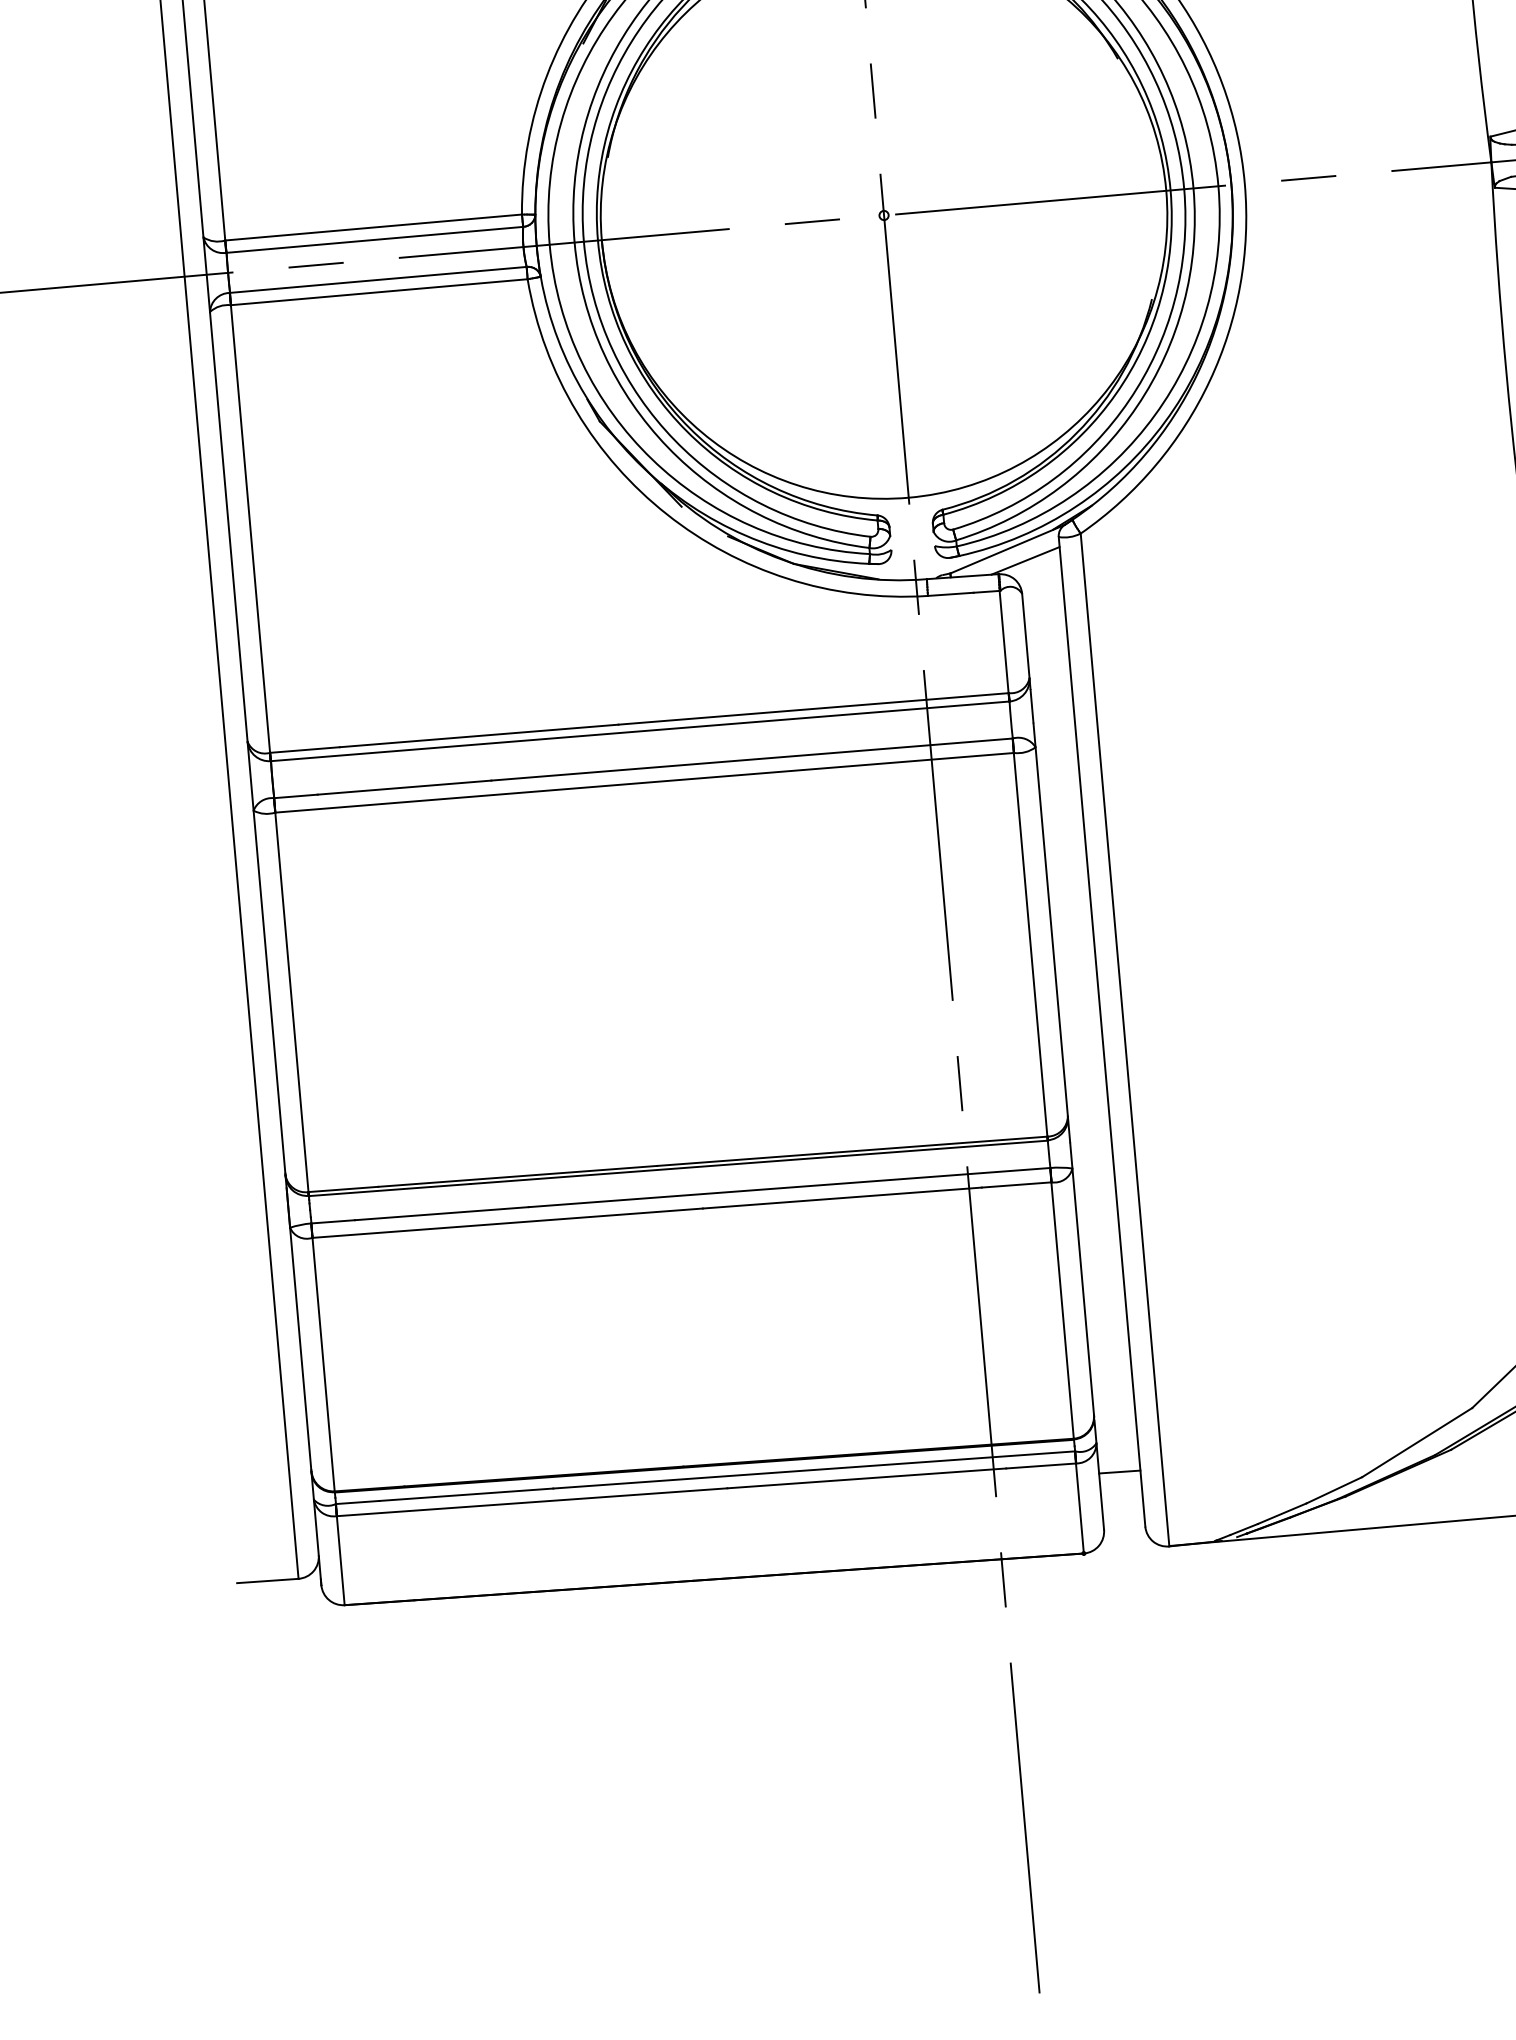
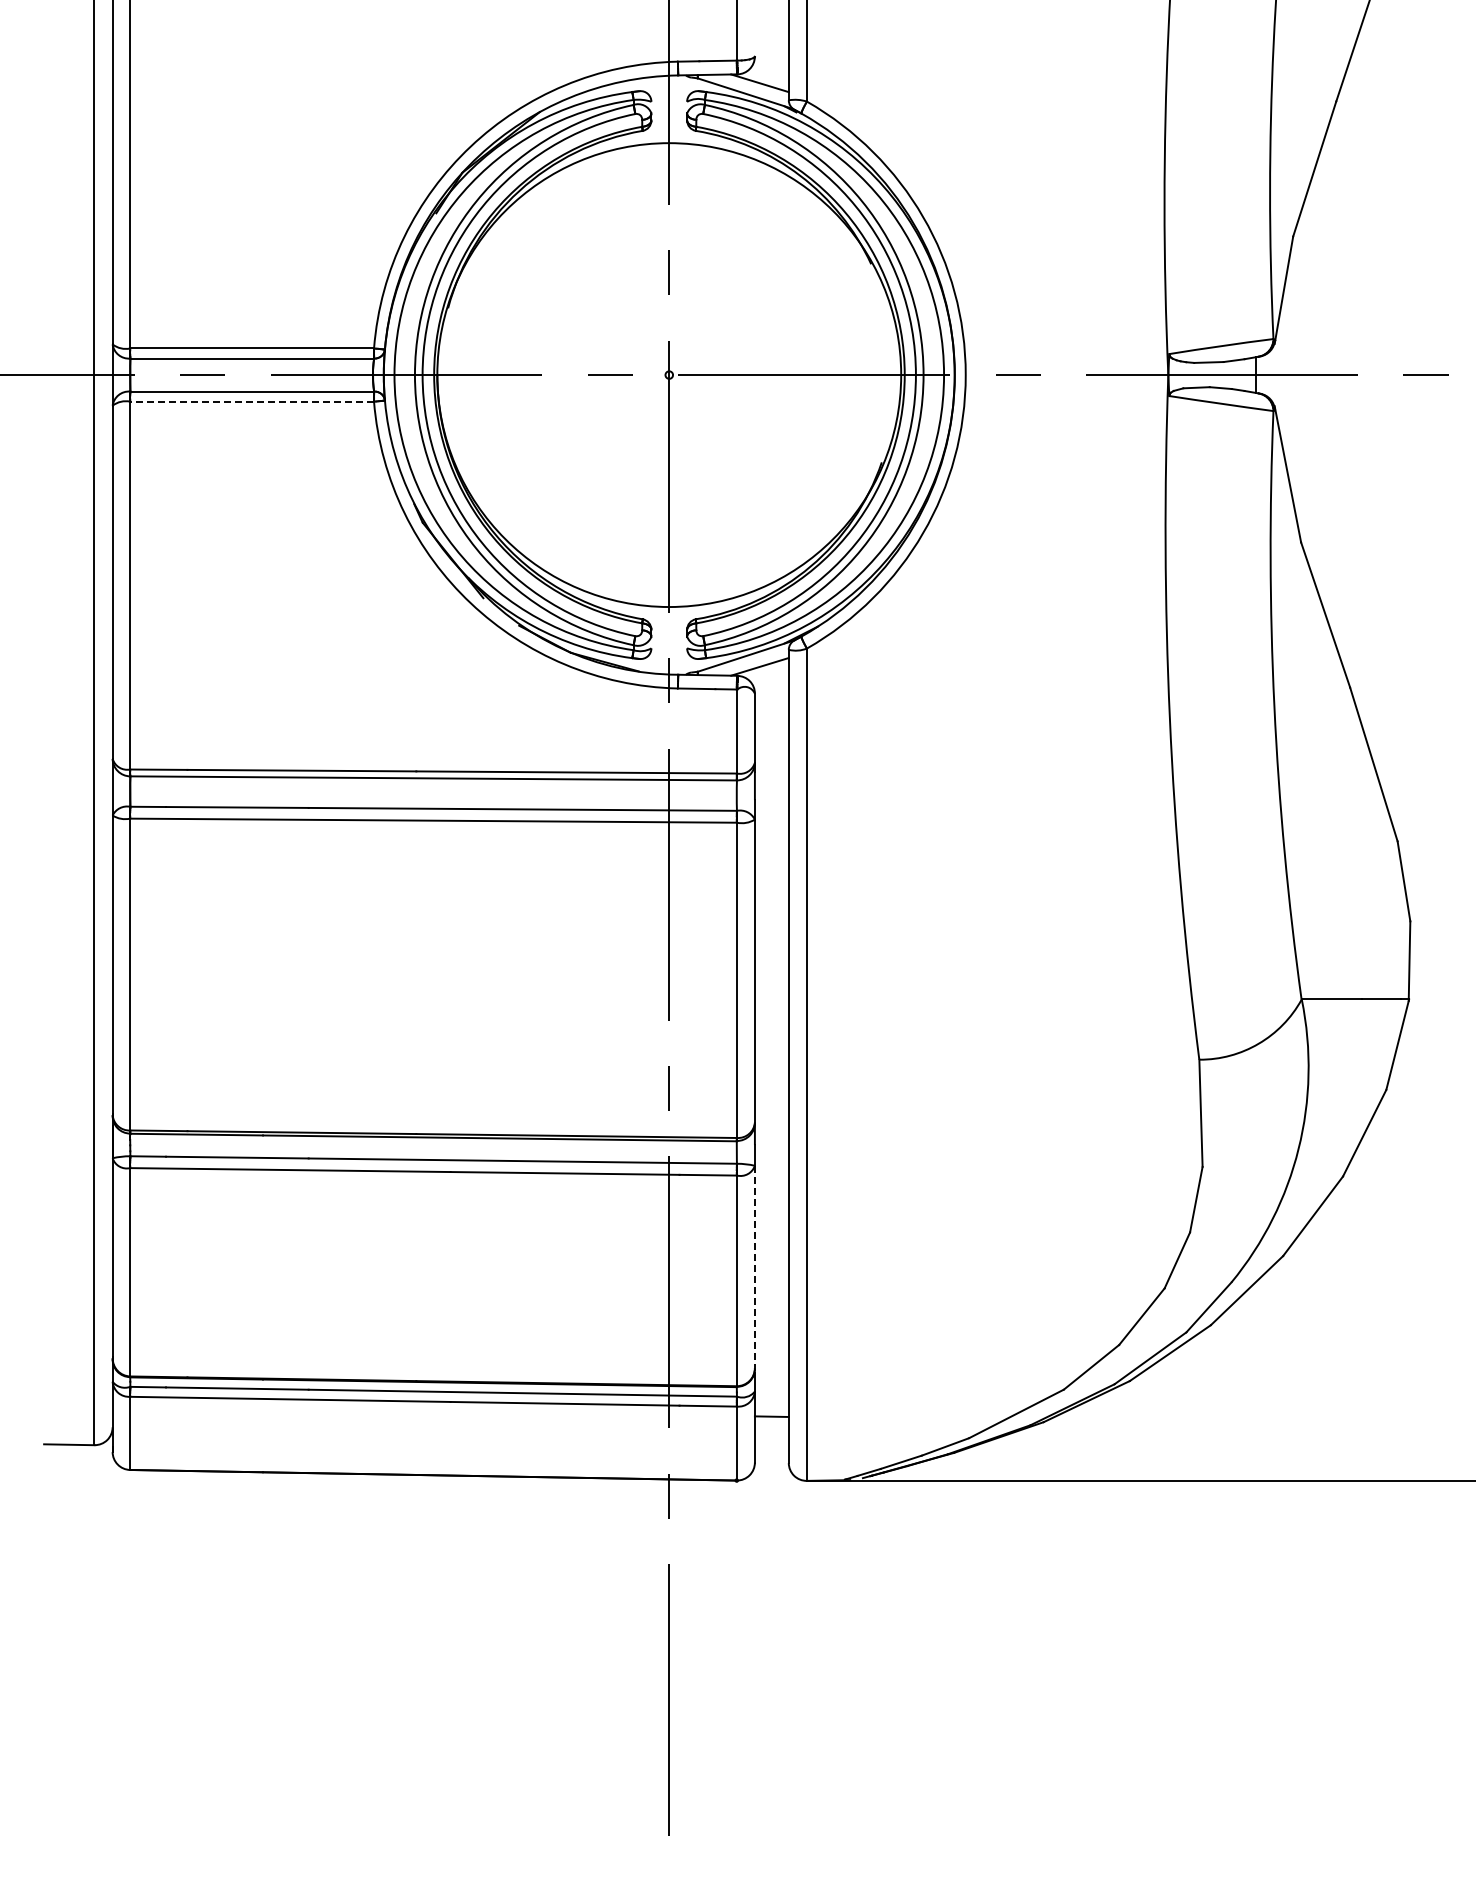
line: (379, 292) -> (252, 401), solid -> dashed
line: (1082, 1292) -> (754, 1267), solid -> dashed

